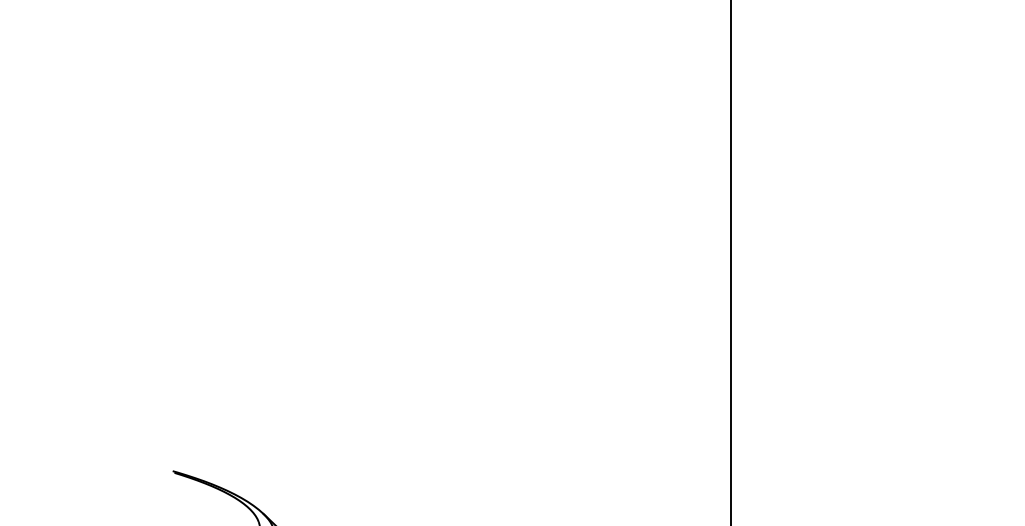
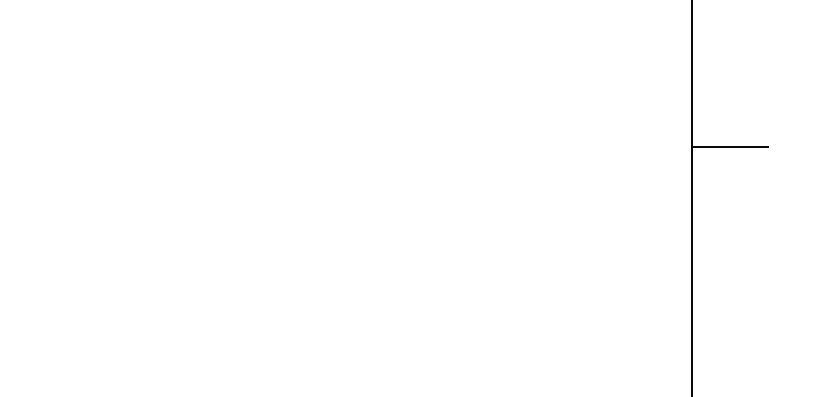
line: (773, 154) -> (729, 147), added

